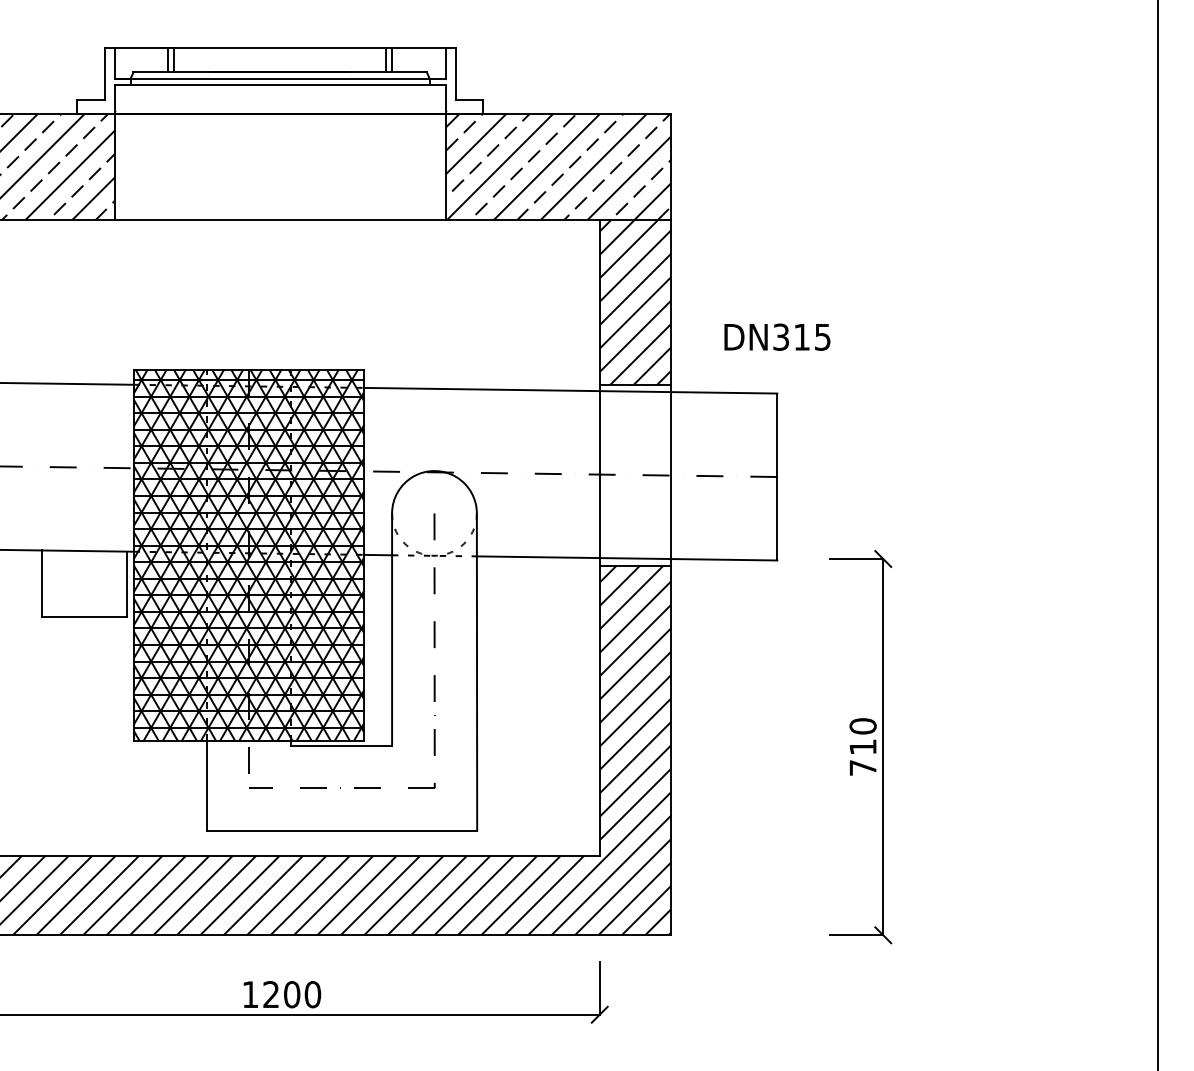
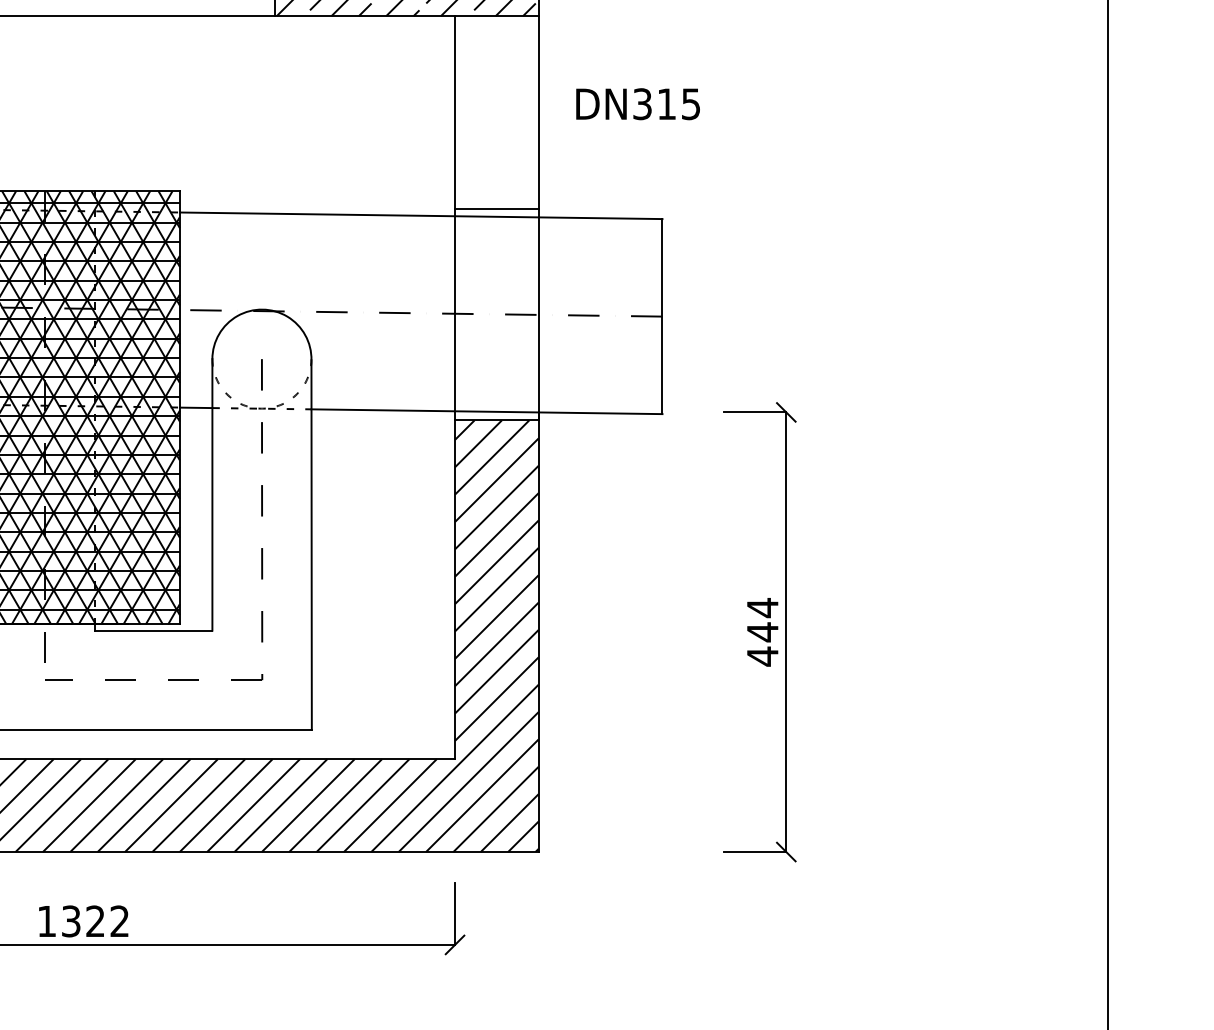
hatch: (635, 301) -> (496, 111), removed
text: (777, 336) -> (638, 103), moved
text: (862, 746) -> (762, 631), 710 -> 444
text: (292, 994) -> (96, 921), 1200 -> 1322

